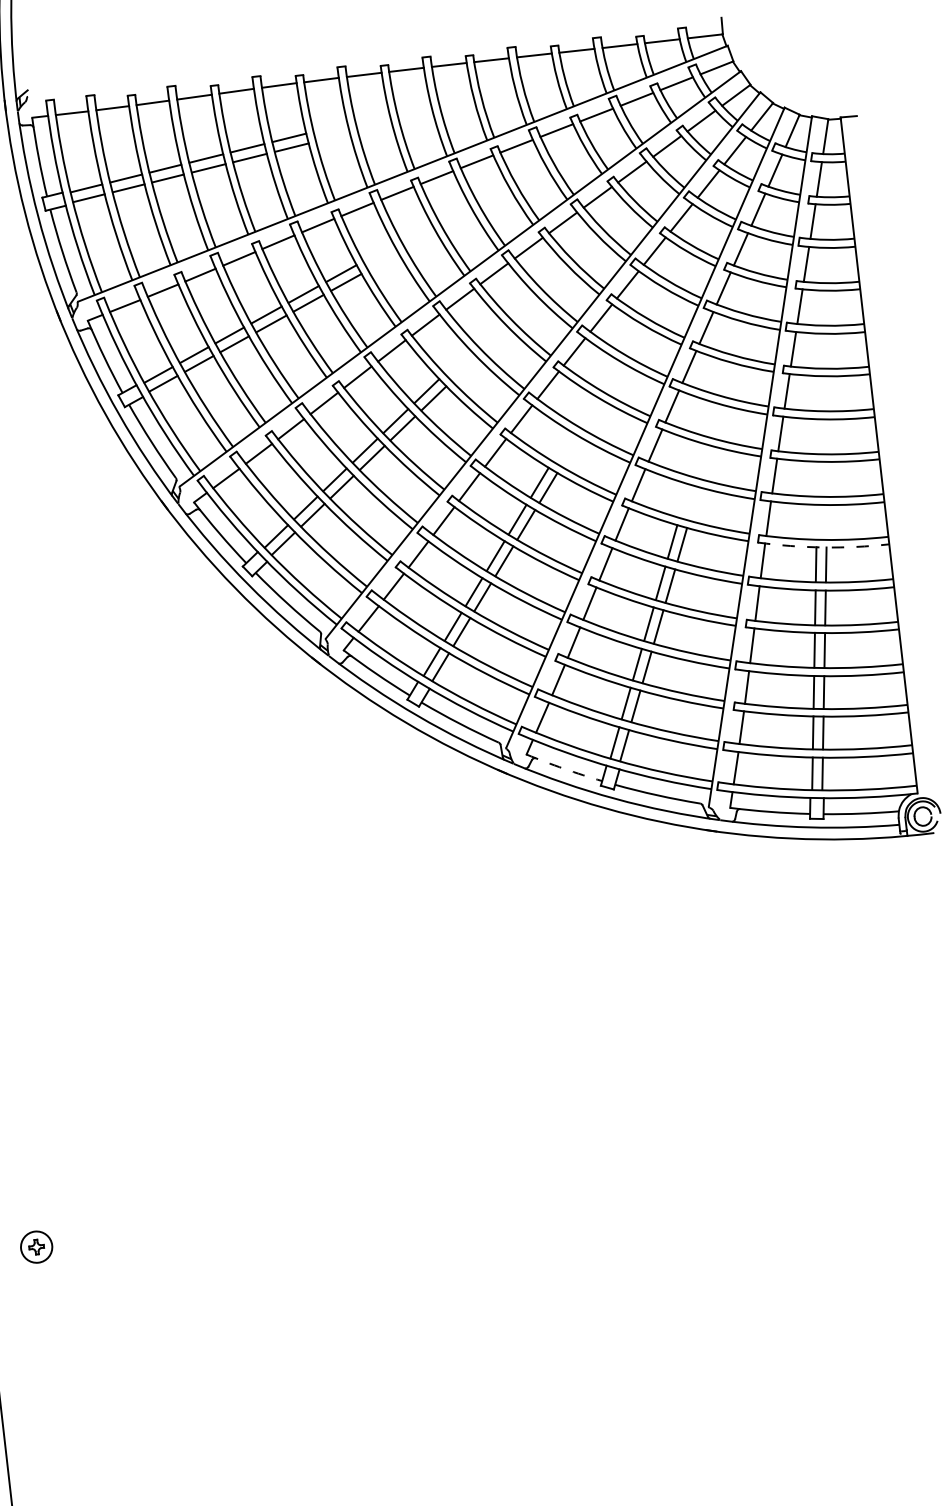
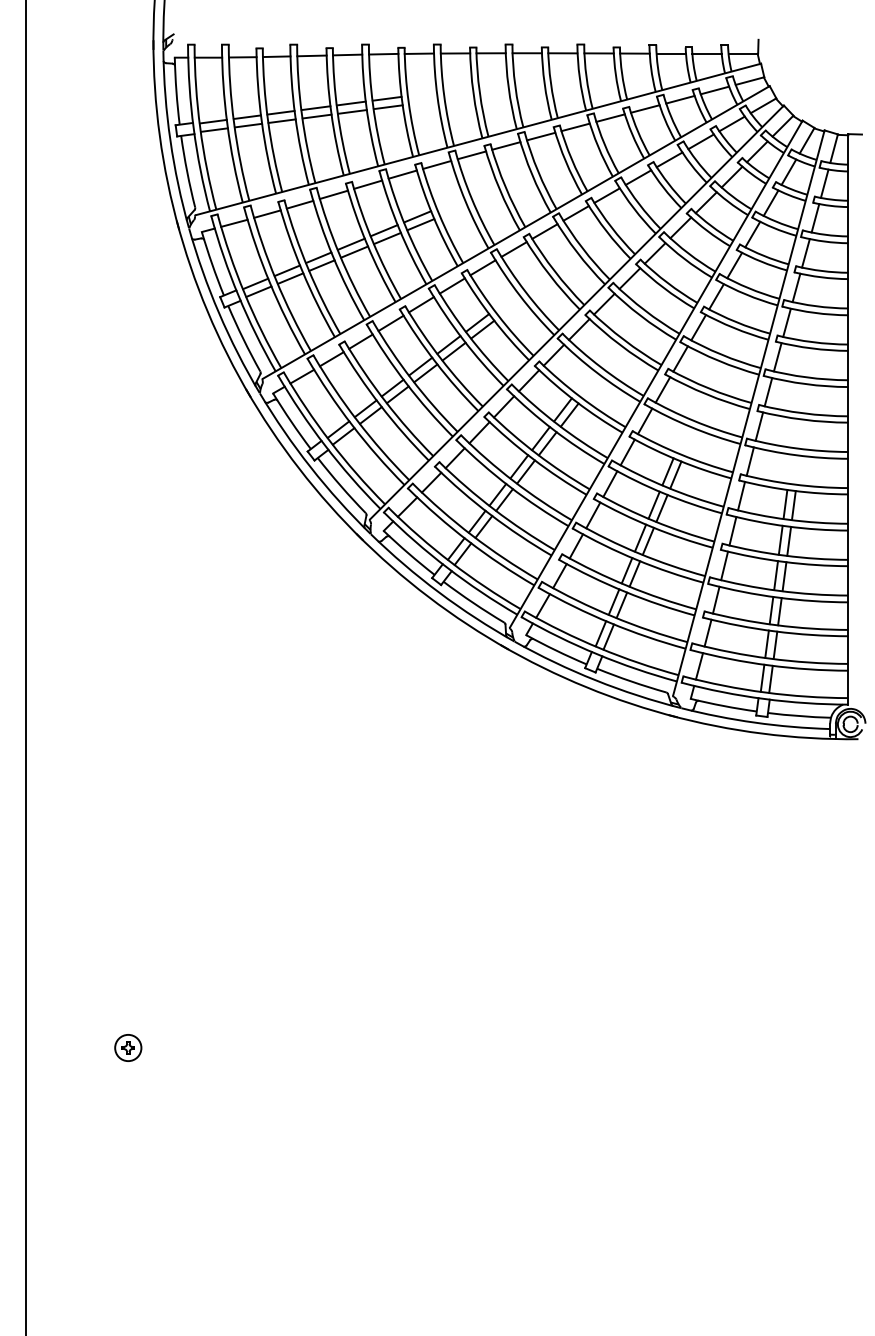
arc: (823, 547) -> (793, 490), dashed -> solid
arc: (564, 768) -> (556, 650), dashed -> solid
part: (36, 1246) -> (128, 1047), moved

